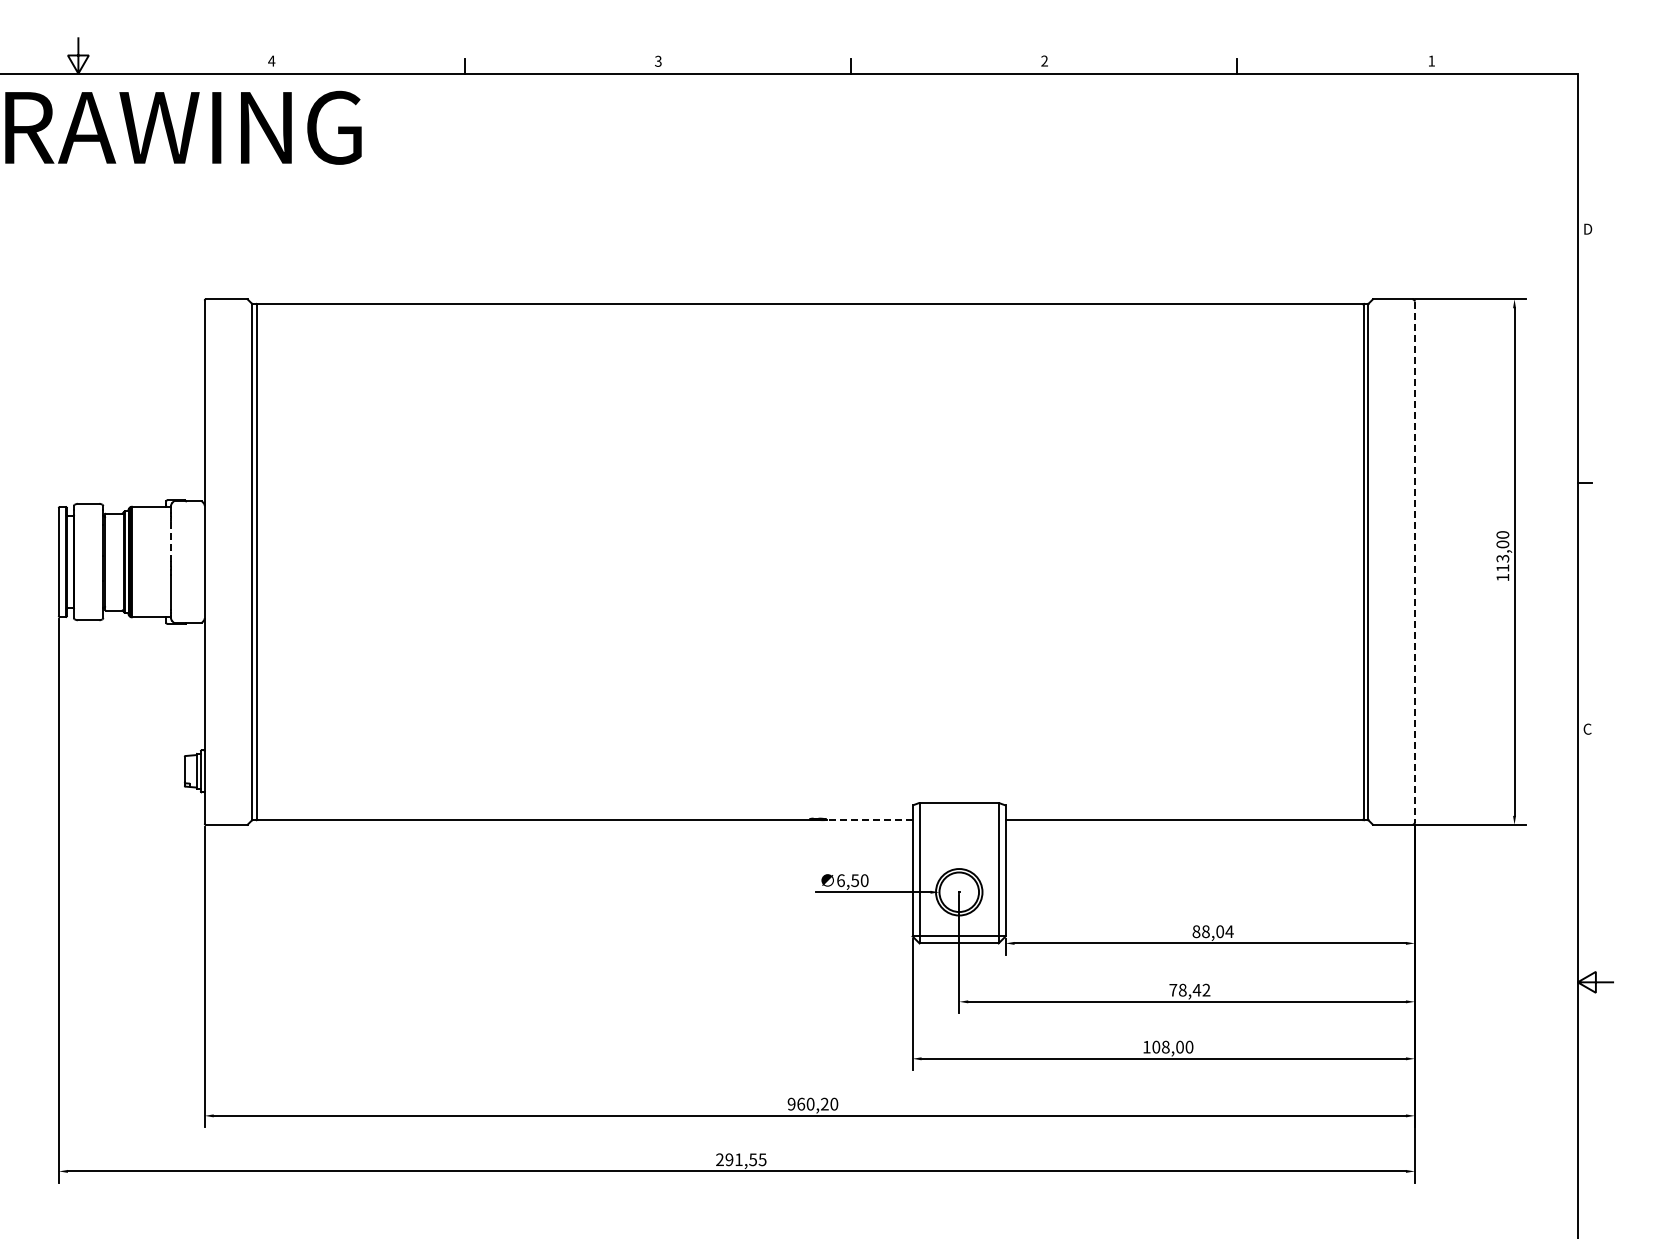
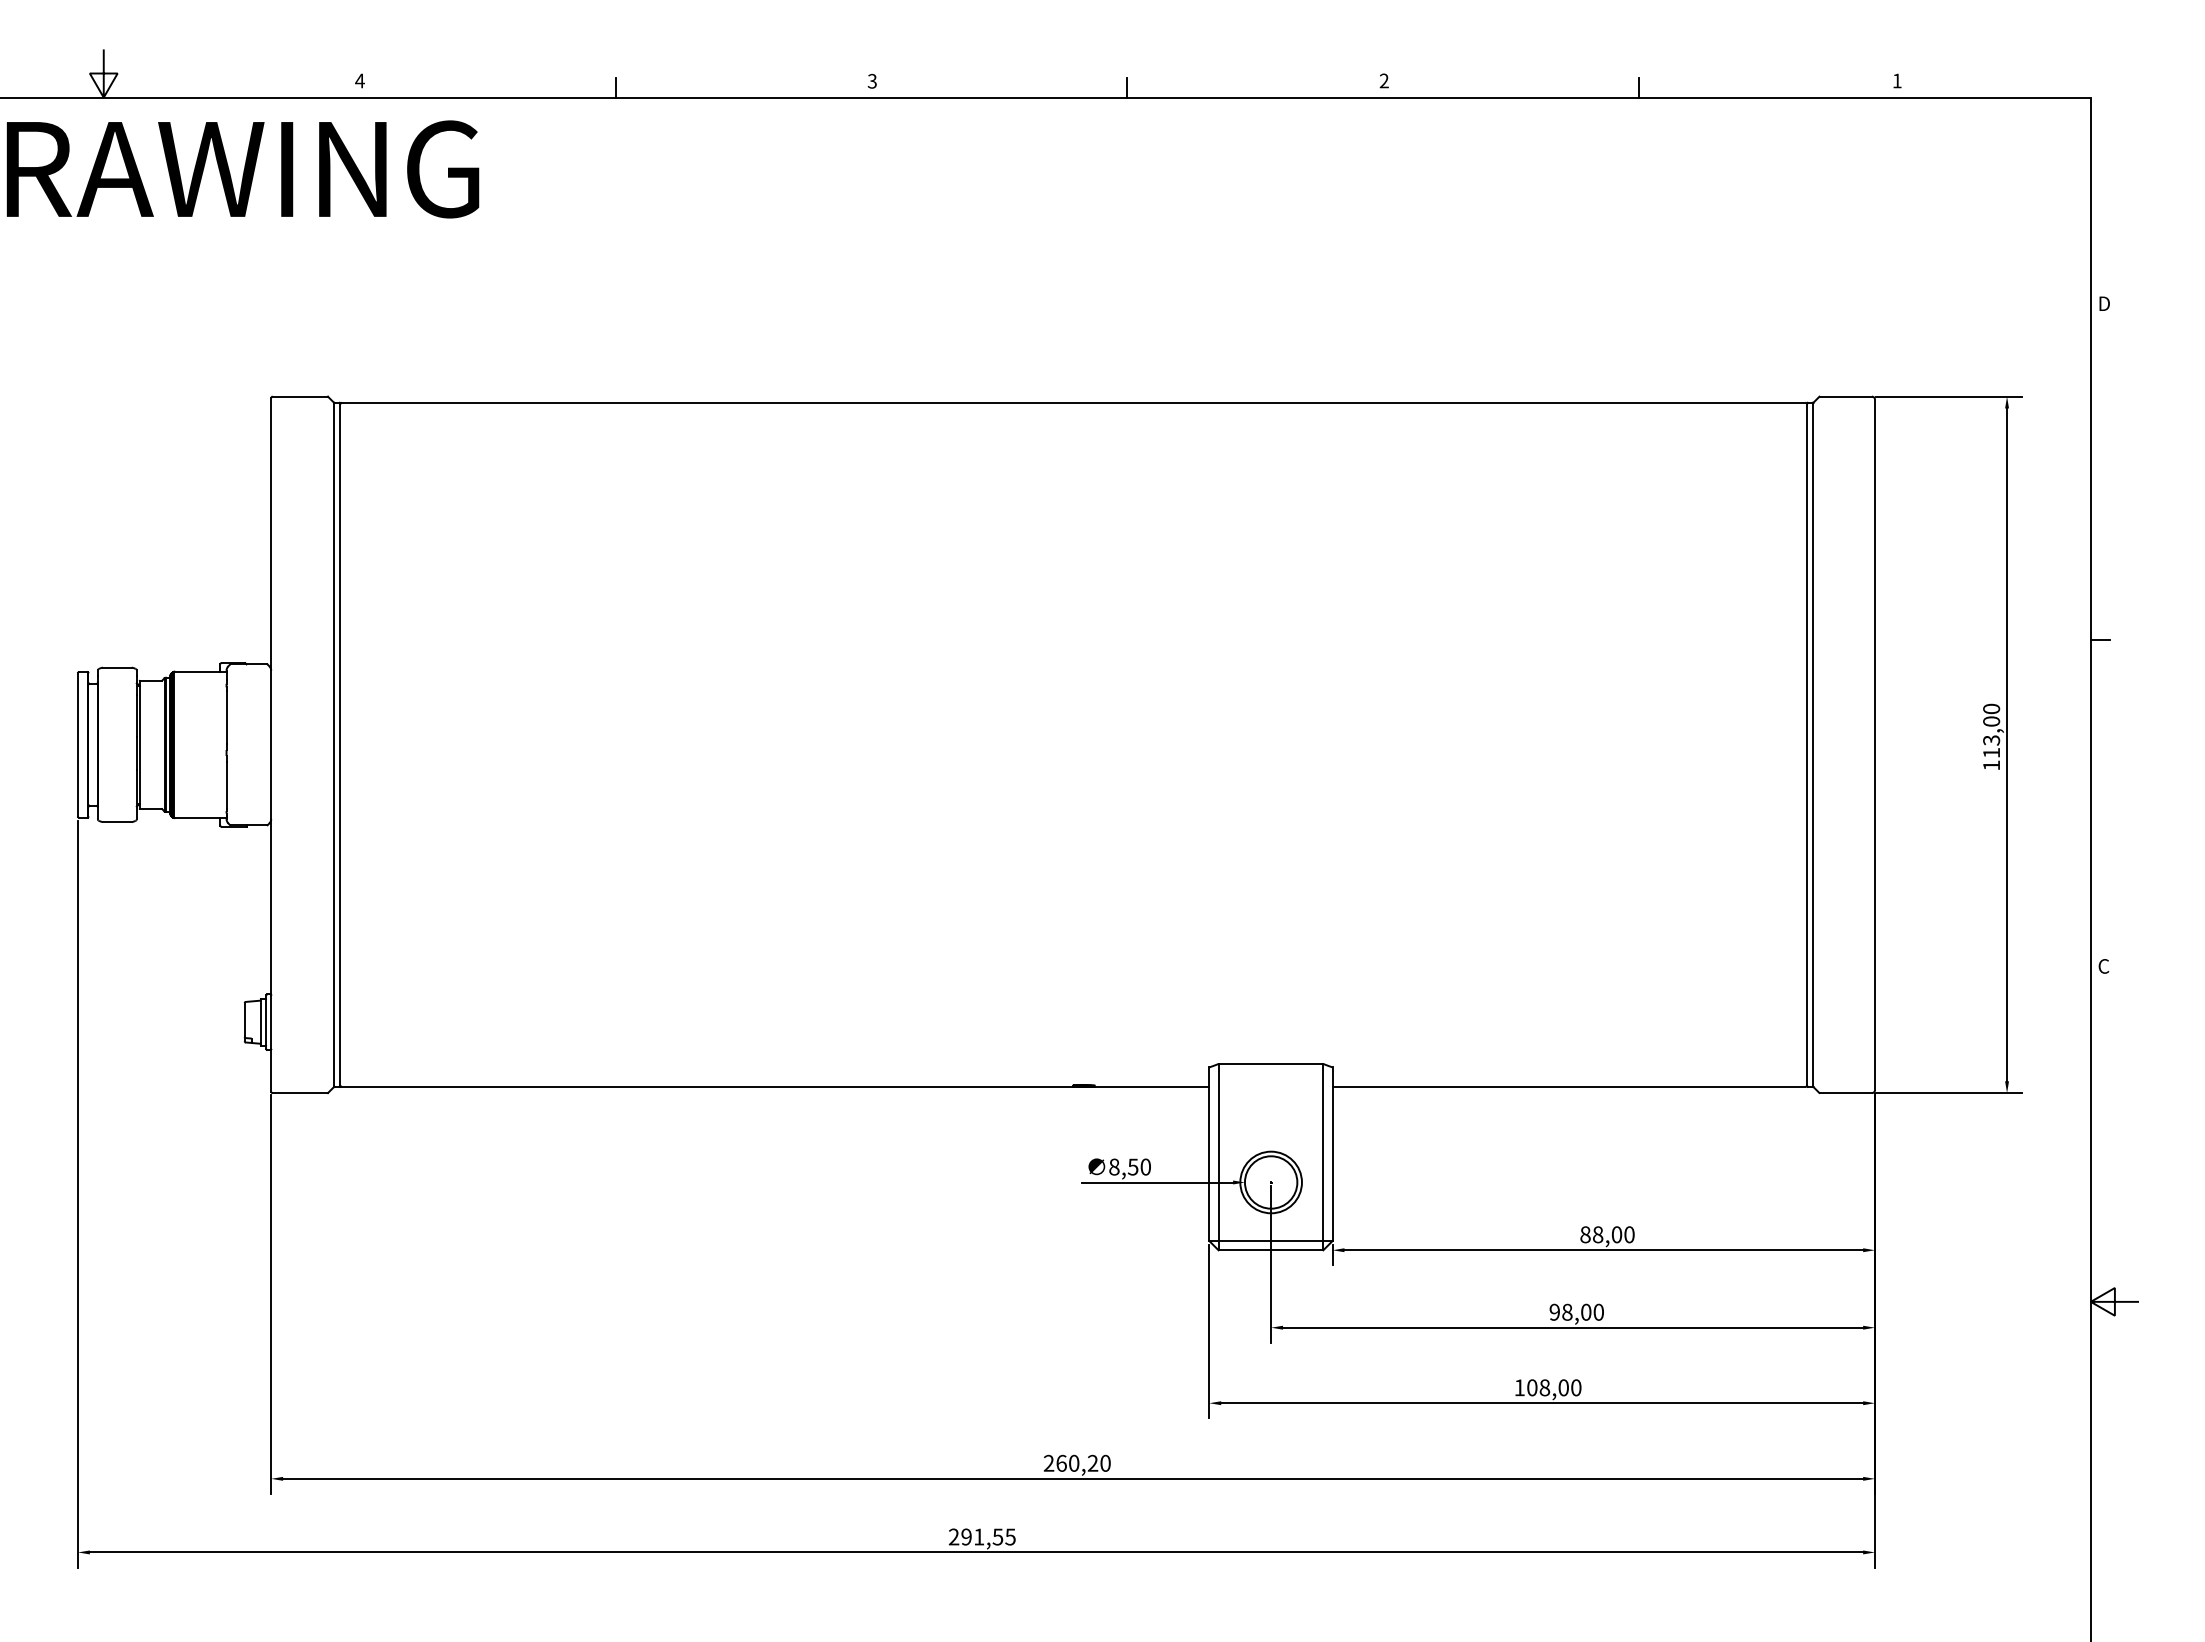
line: (171, 540) -> (227, 716), dashed -> solid
line: (1414, 562) -> (1874, 745), dashed -> solid
line: (869, 820) -> (1152, 1087), dashed -> solid
text: (840, 880) -> (1113, 1166), 6,50 -> 8,50
text: (1229, 931) -> (1629, 1234), 88,04 -> 88,00
text: (1189, 989) -> (1576, 1311), 78,42 -> 98,00
text: (791, 1104) -> (1048, 1463), 960,20 -> 260,20

